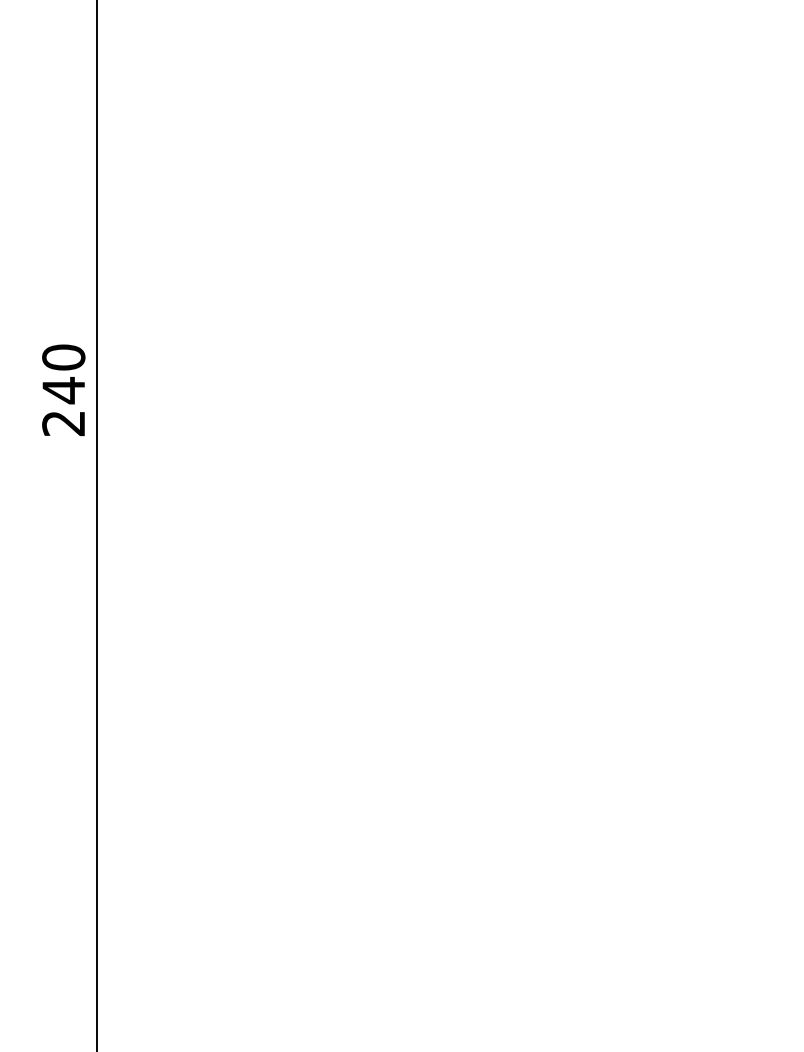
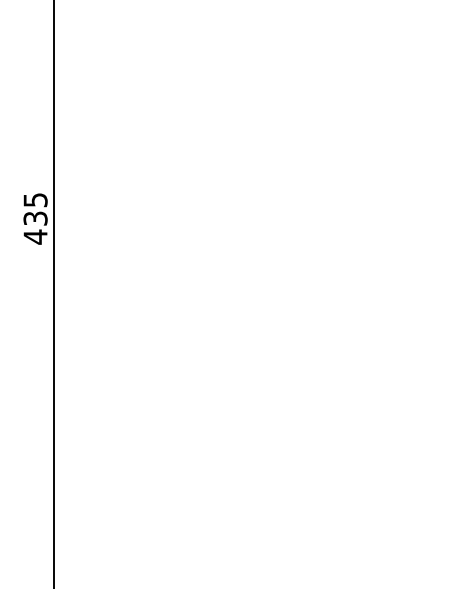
text: (63, 390) -> (35, 218), 240 -> 435

